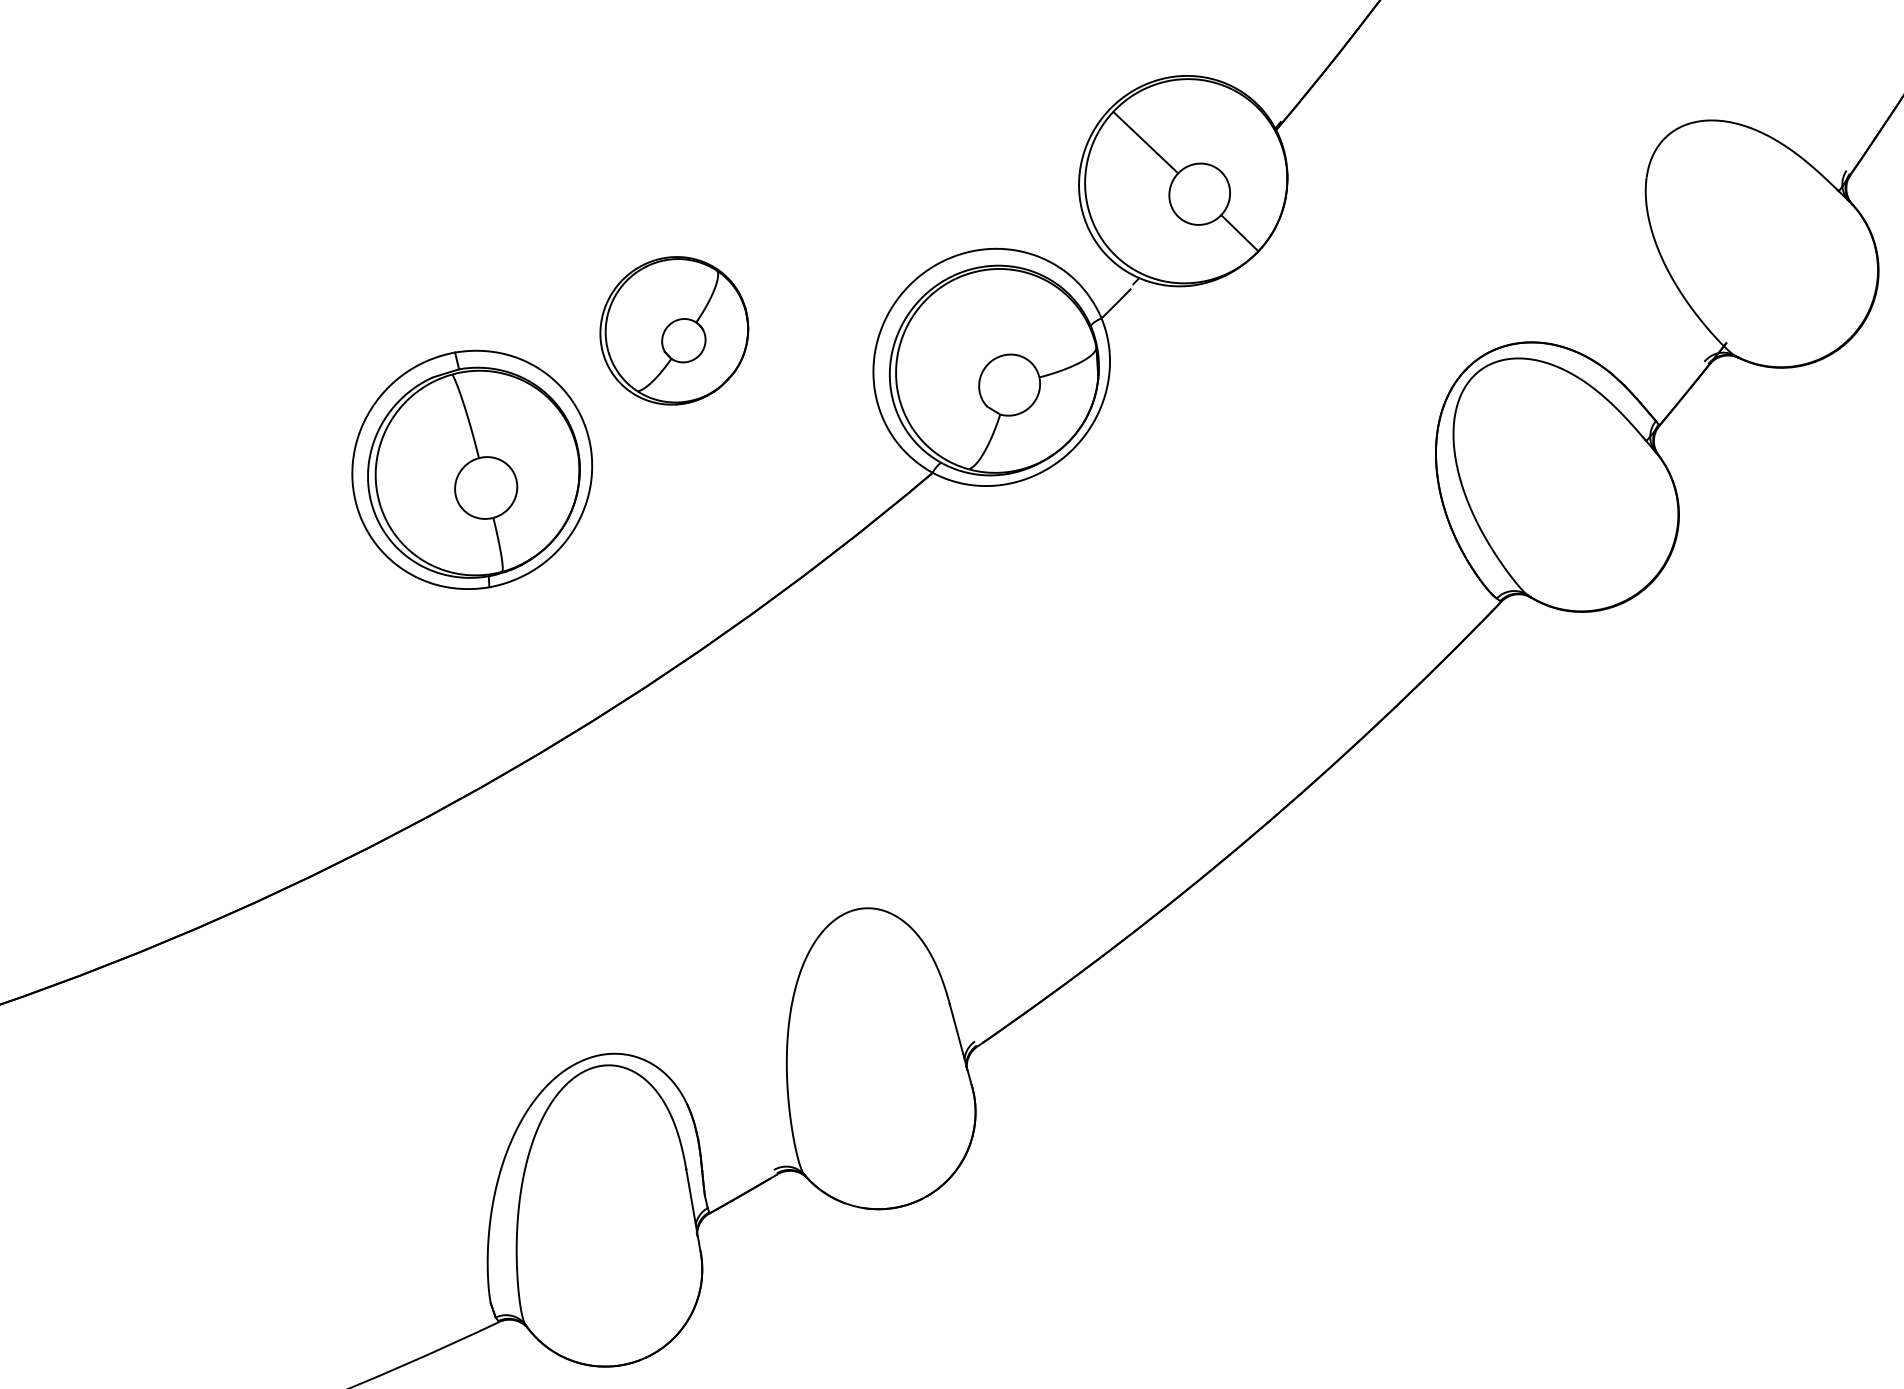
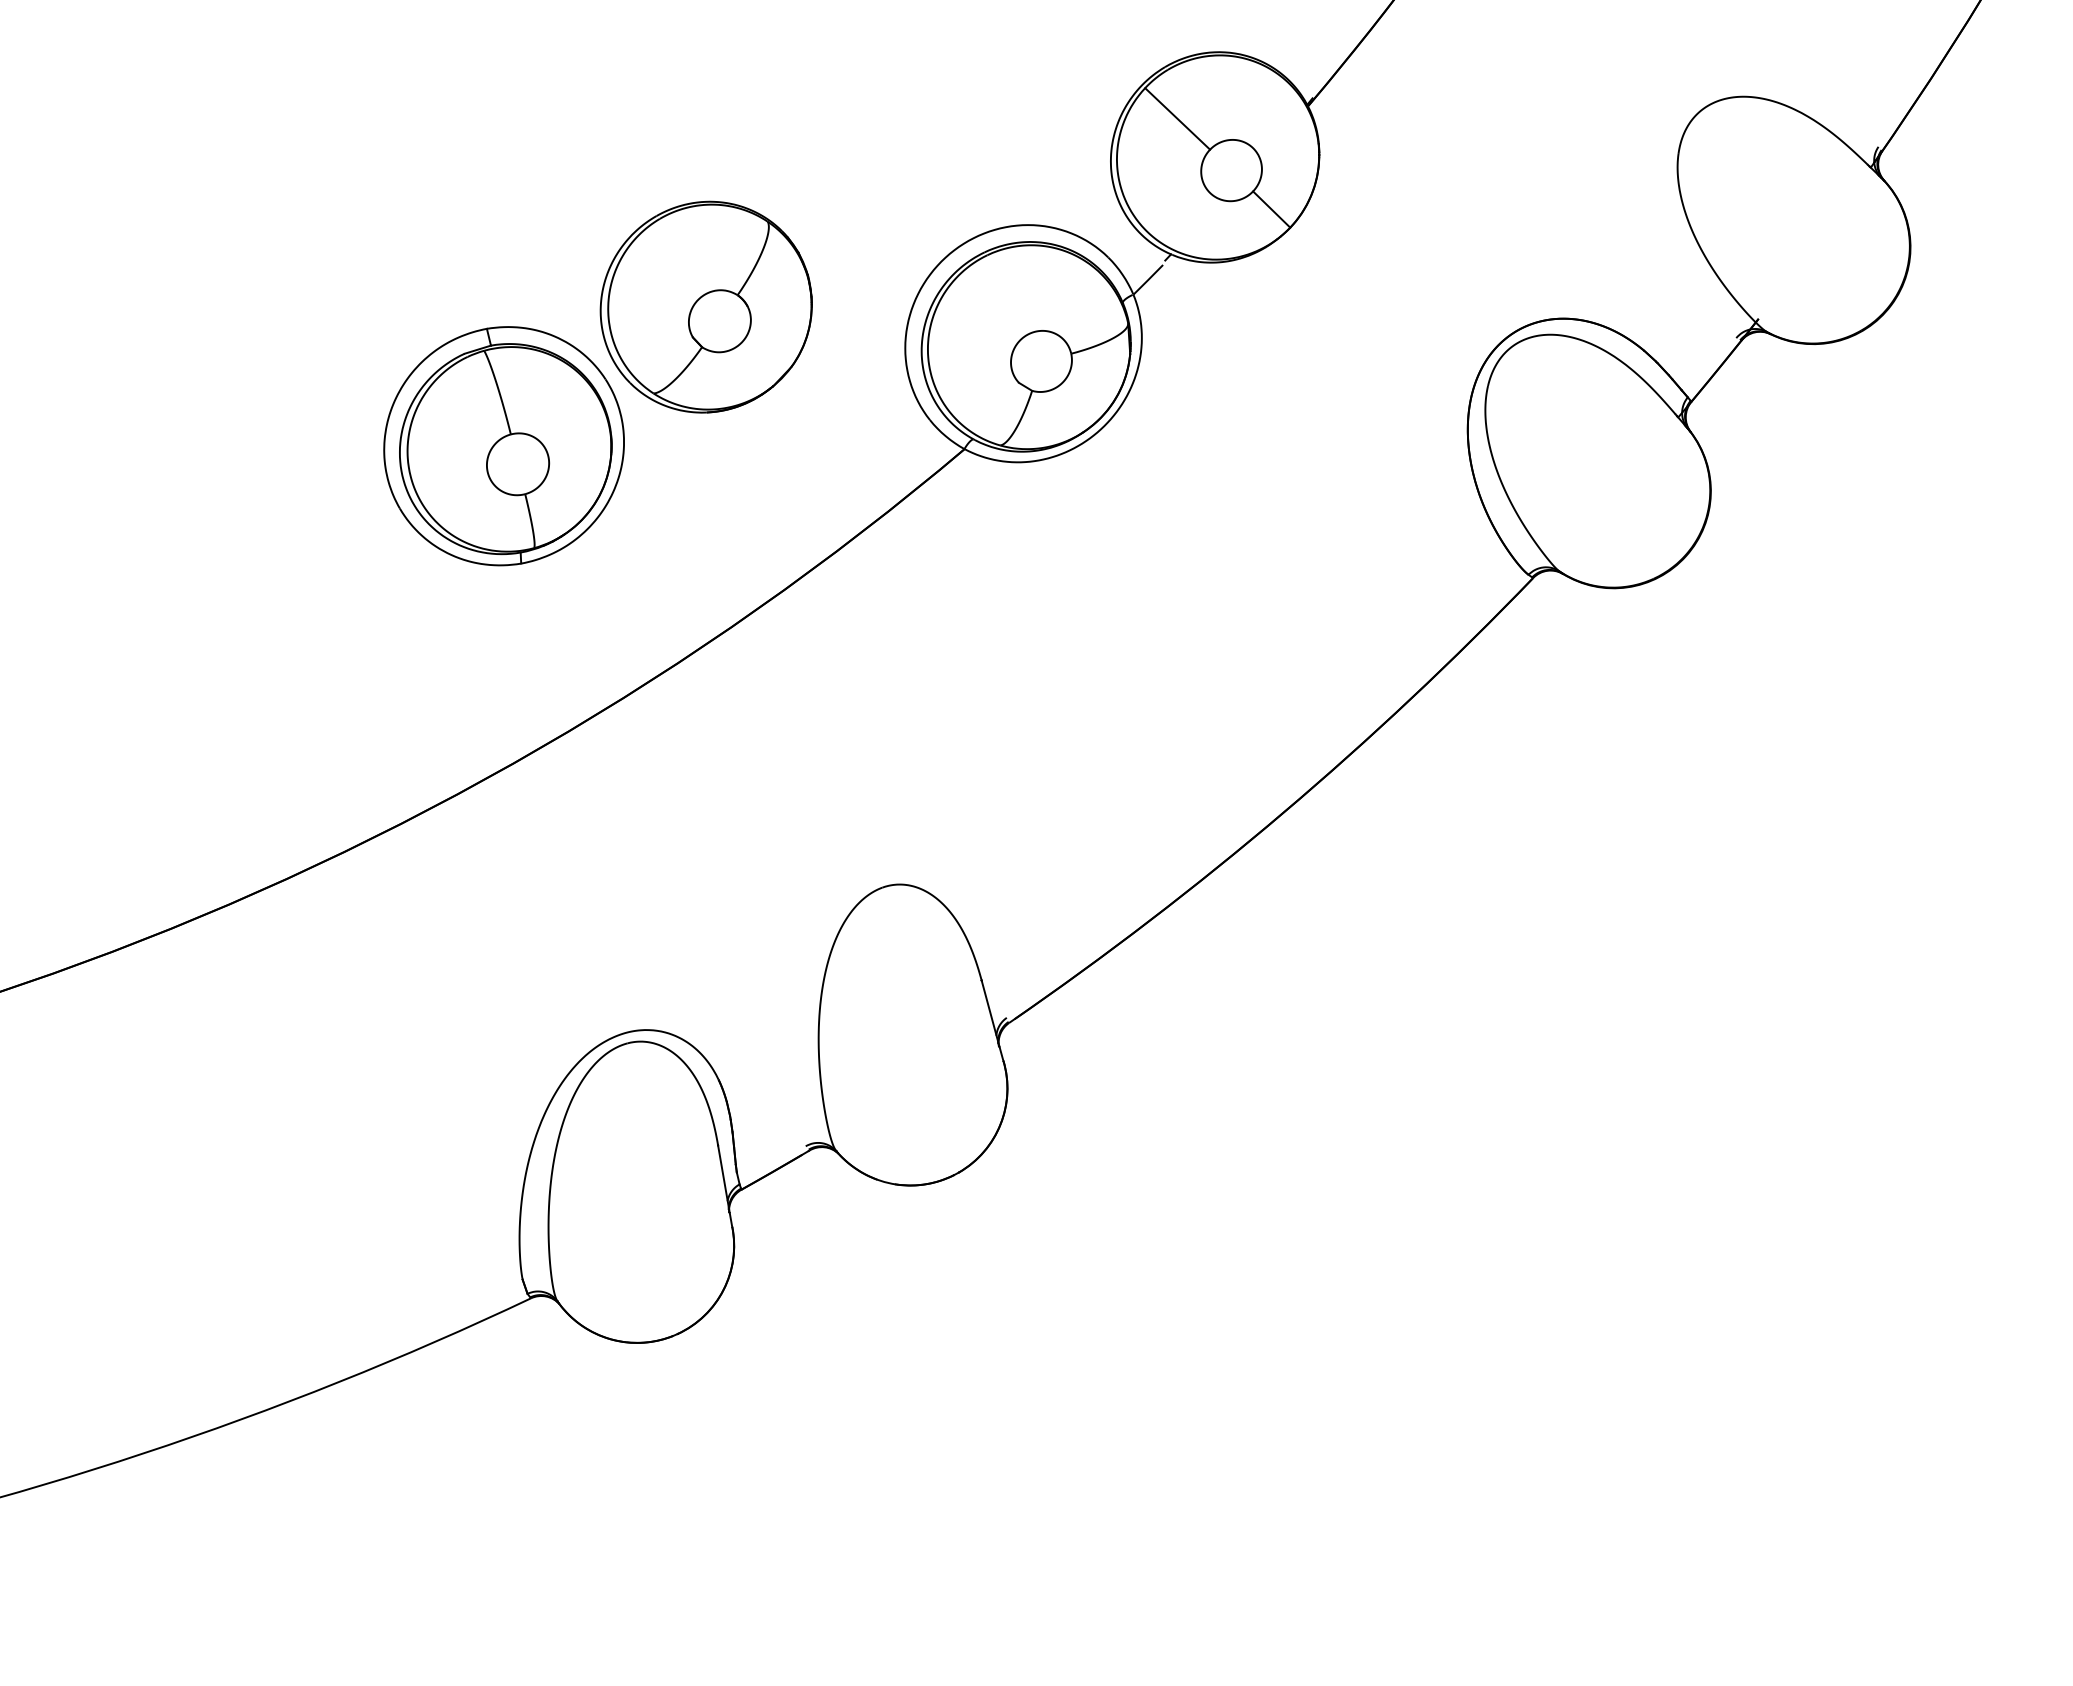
part: (673, 330) -> (705, 306), size x1.43

